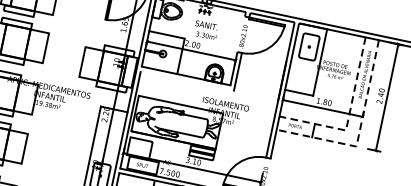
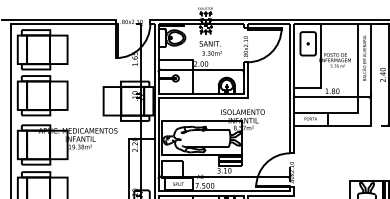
line: (186, 80) -> (202, 98), added
line: (348, 118) -> (357, 101), dashed -> solid
line: (359, 133) -> (370, 113), dashed -> solid

